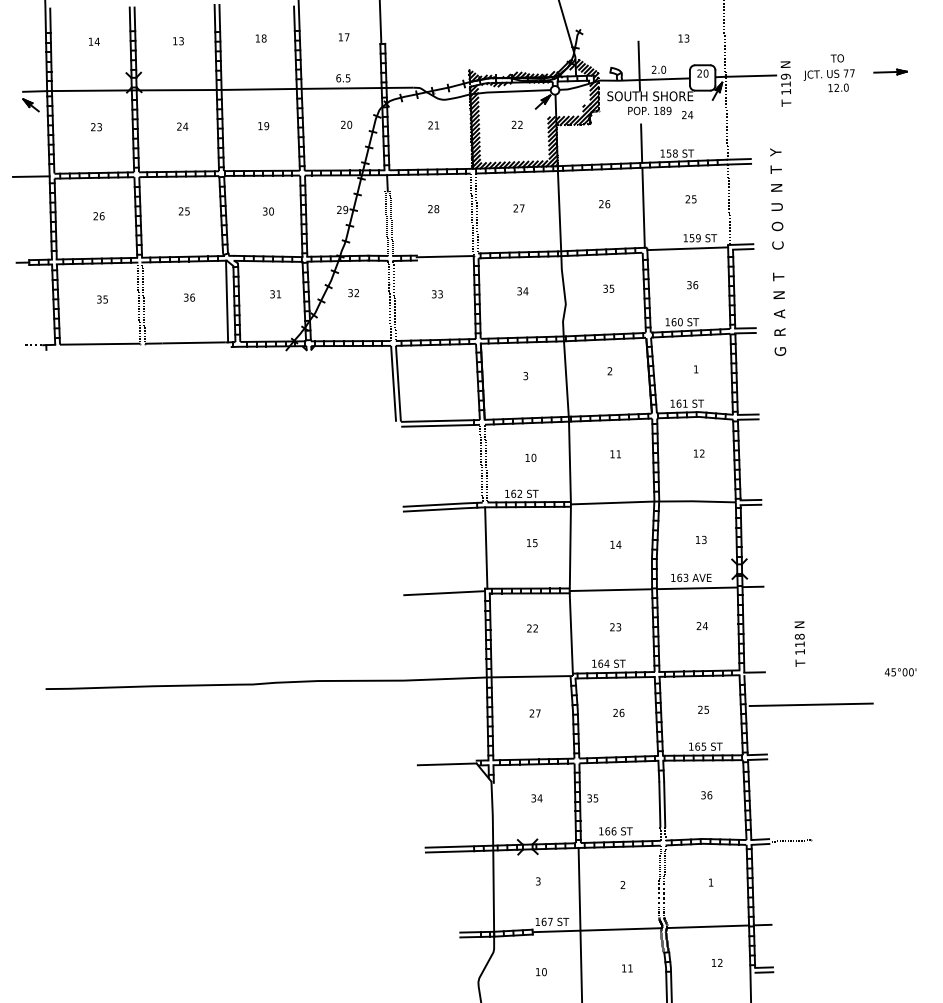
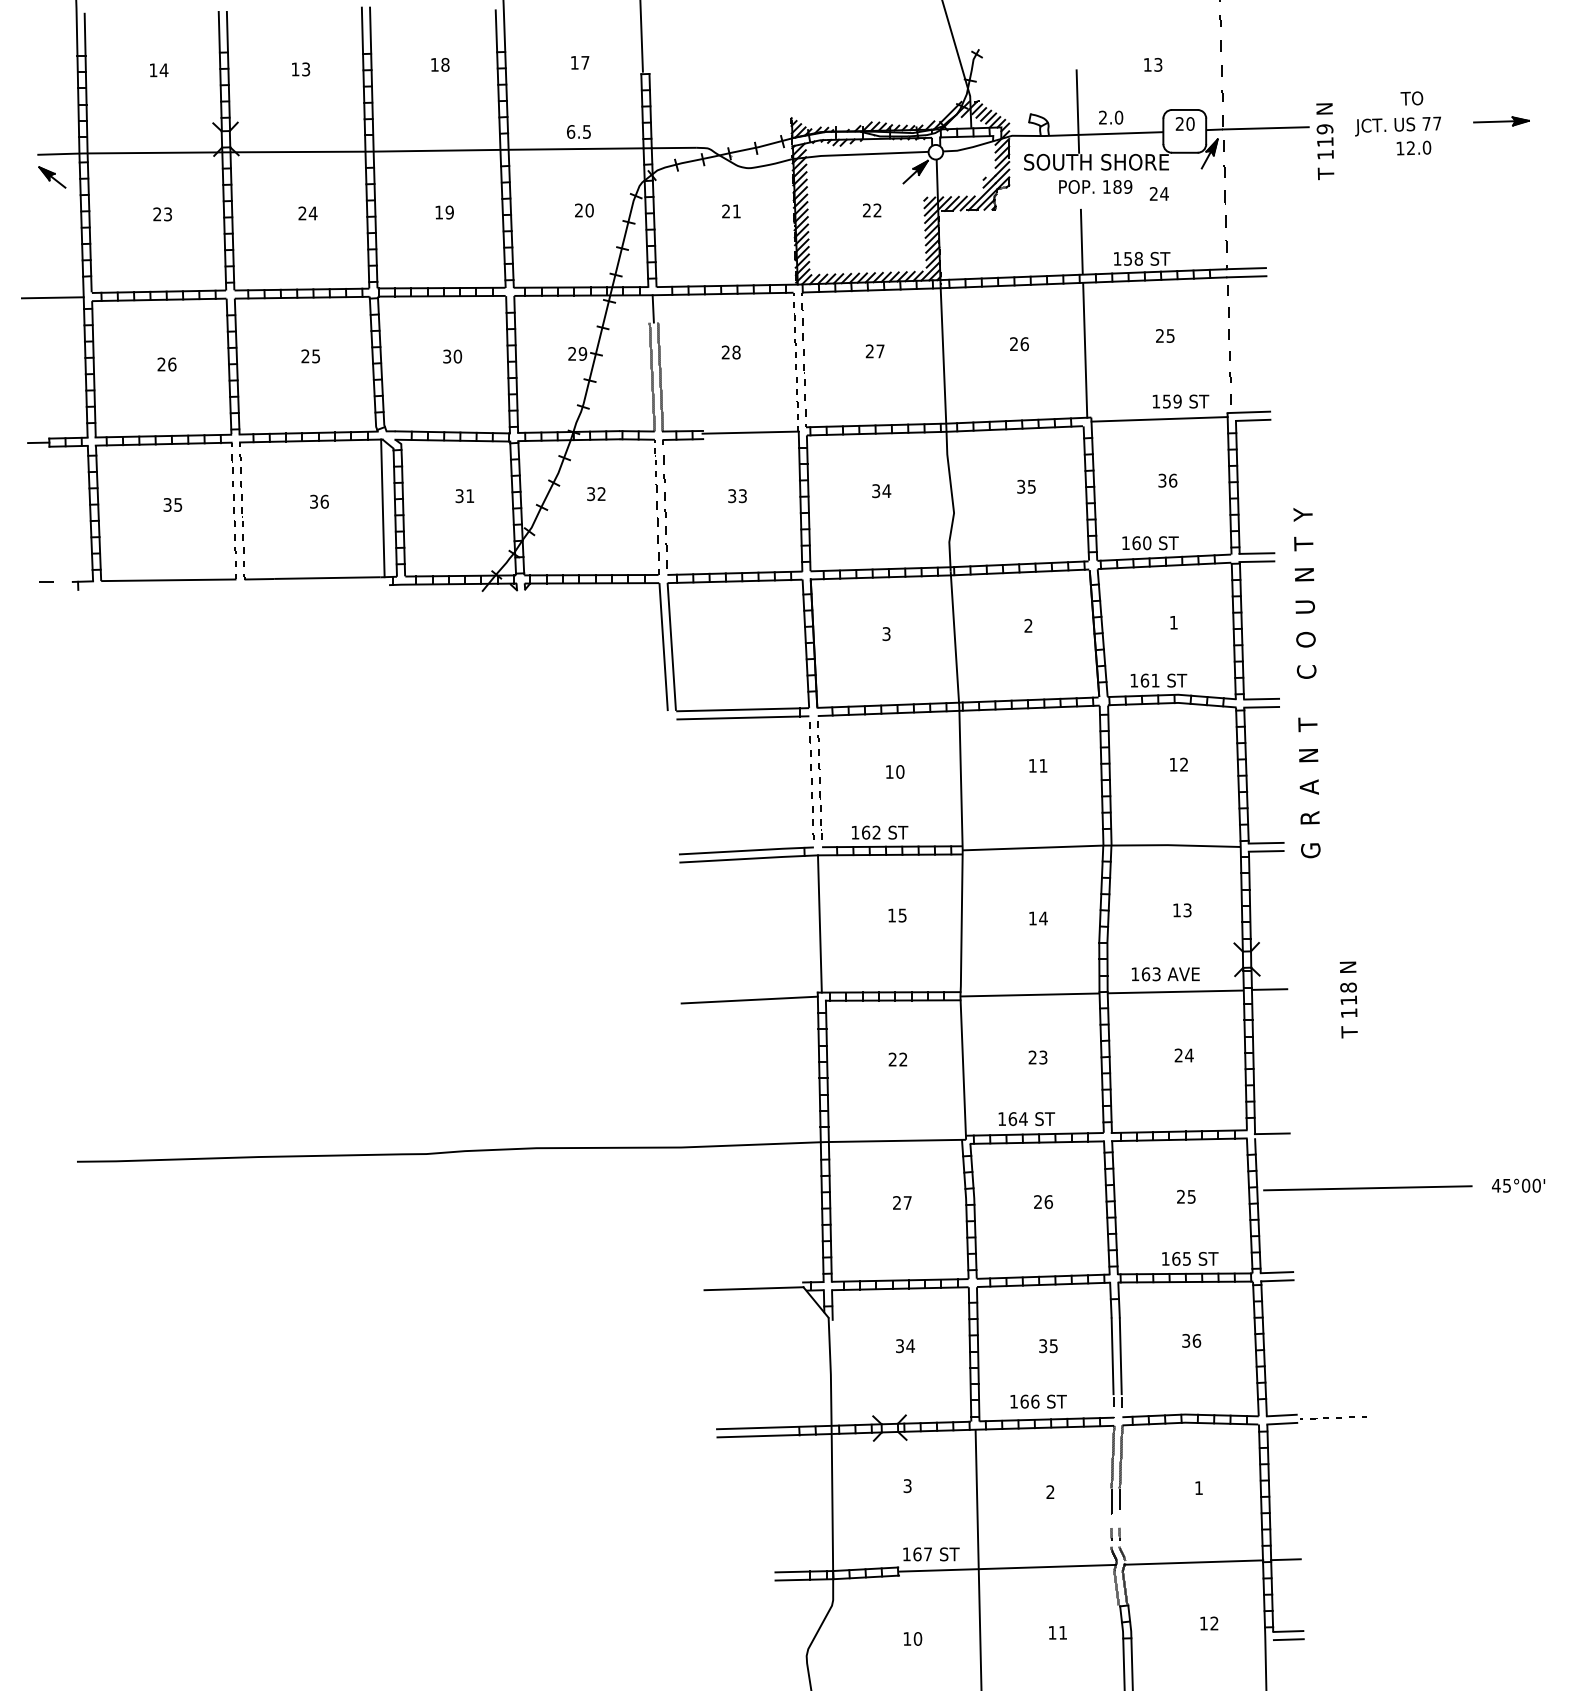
text: (778, 251) -> (1307, 681), moved
text: (799, 643) -> (1348, 998), moved
text: (900, 672) -> (1518, 1186), moved
text: (592, 798) -> (1047, 1346), moved

